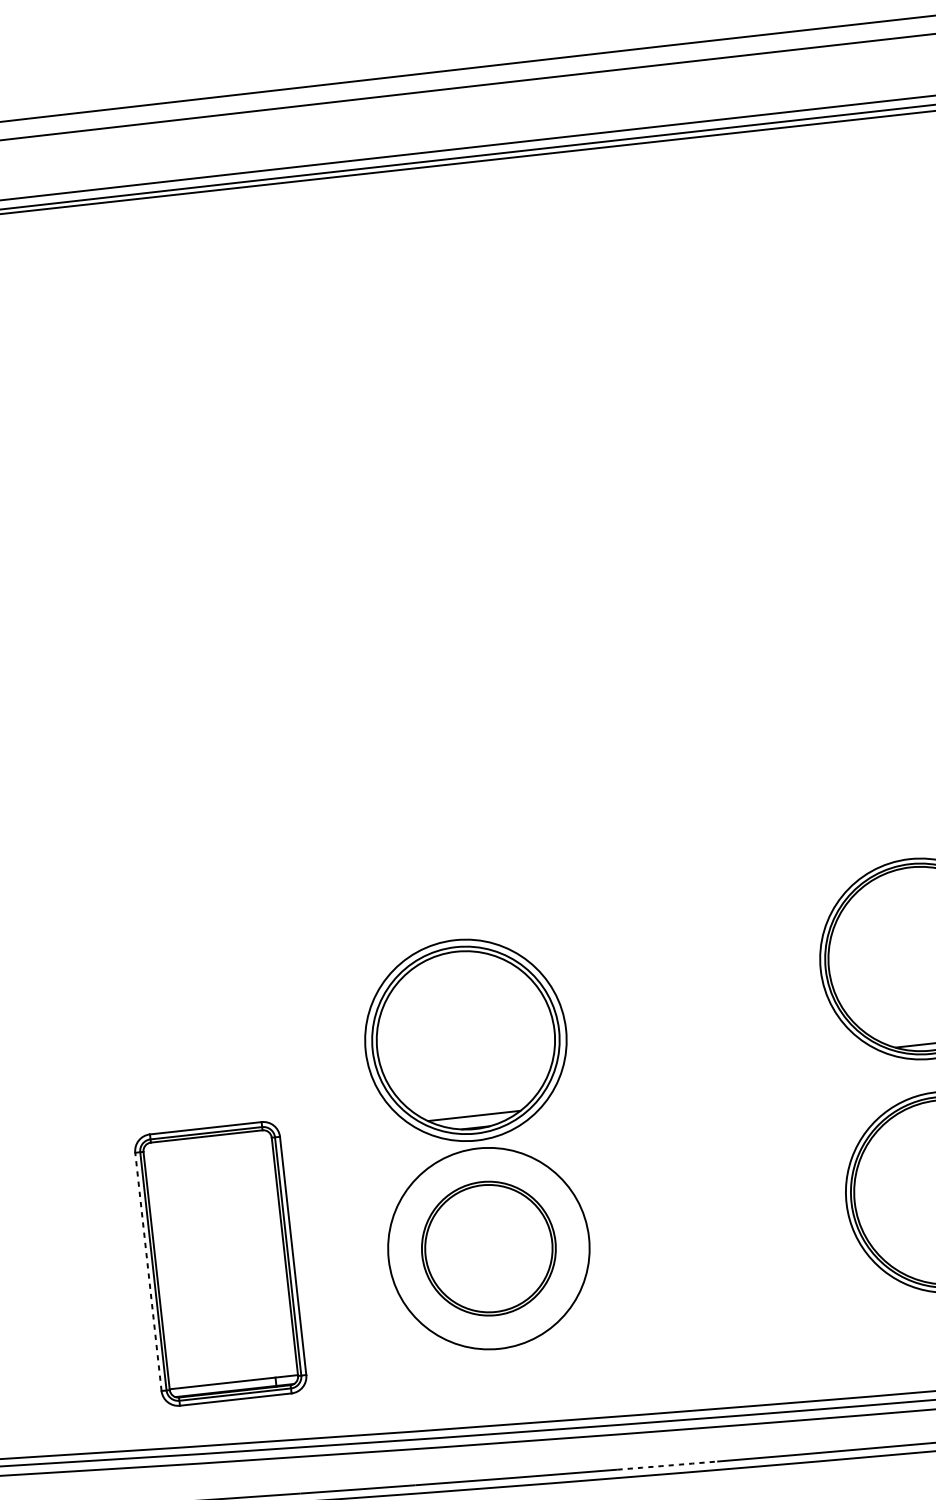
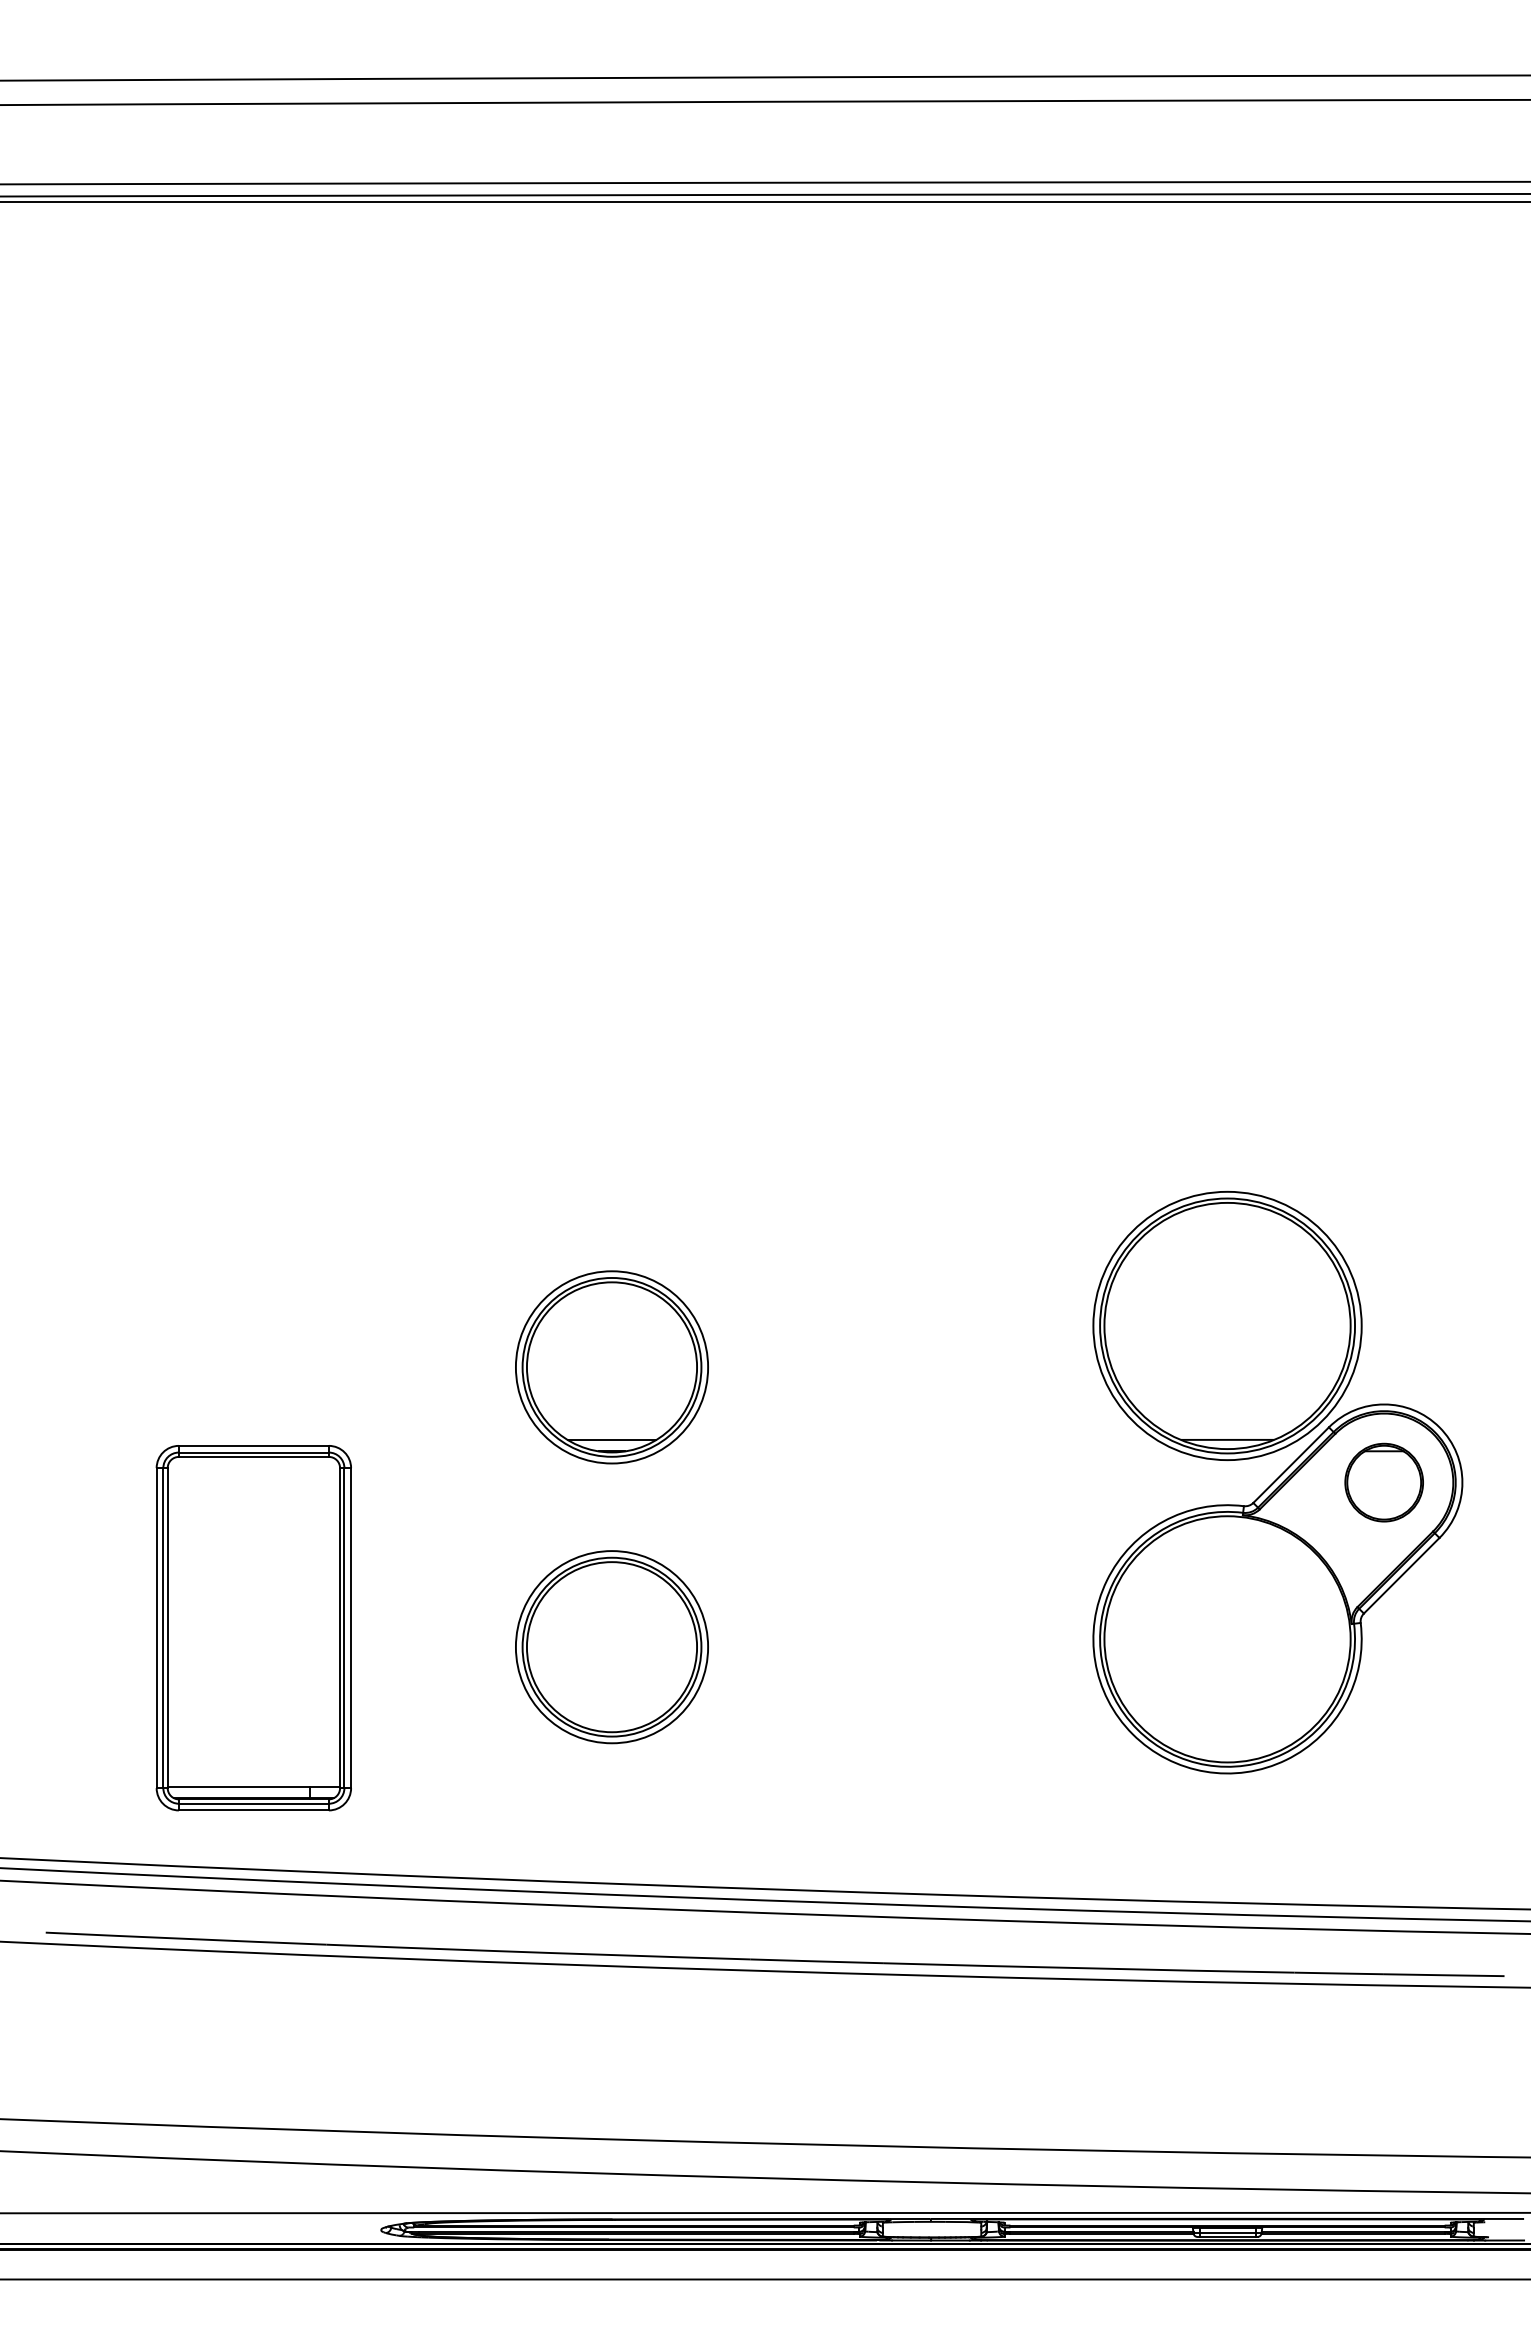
part: (465, 1040) -> (611, 1367), size x0.71
circle: (488, 1248) -> (611, 1647), size x0.71
line: (148, 1271) -> (156, 1627), dashed -> solid
arc: (667, 1465) -> (817, 1961), dashed -> solid

